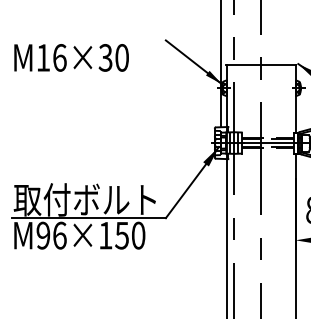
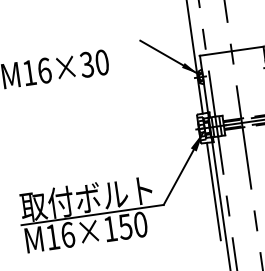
line: (221, 211) -> (214, 191), added
text: (43, 235) -> (52, 237), M96×150 -> M16×150

